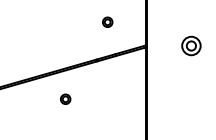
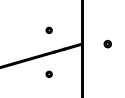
part: (106, 20) -> (48, 29), moved
part: (190, 47) -> (107, 44), size x0.62
part: (64, 97) -> (48, 73), moved

